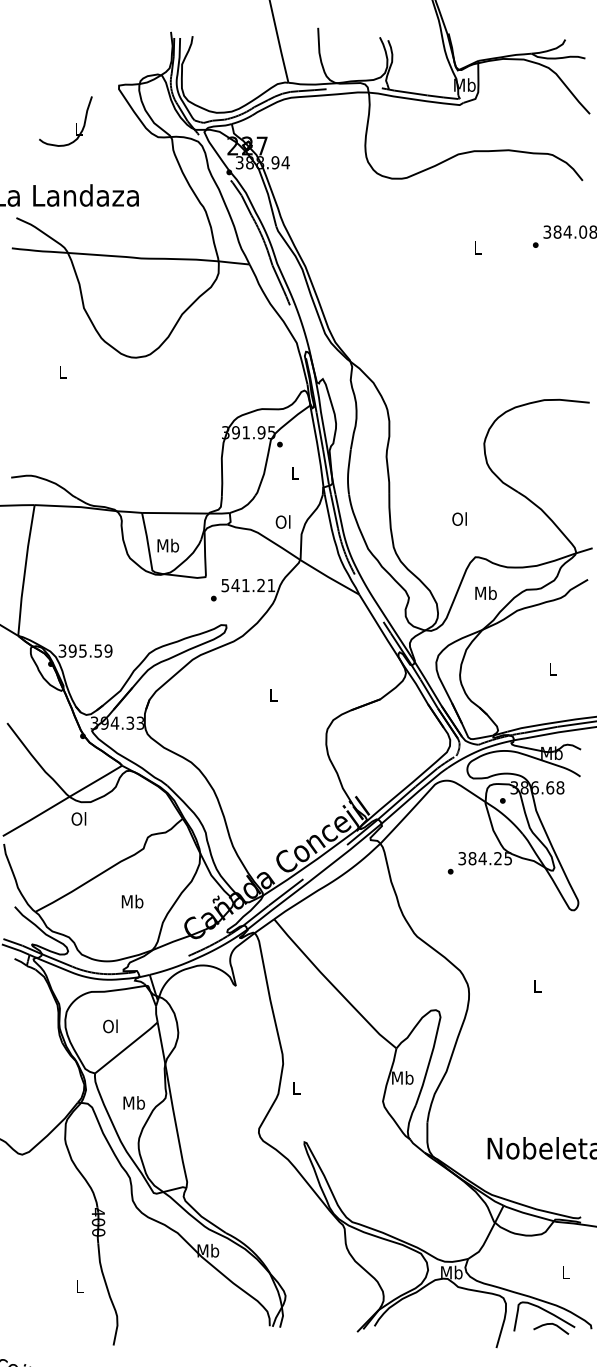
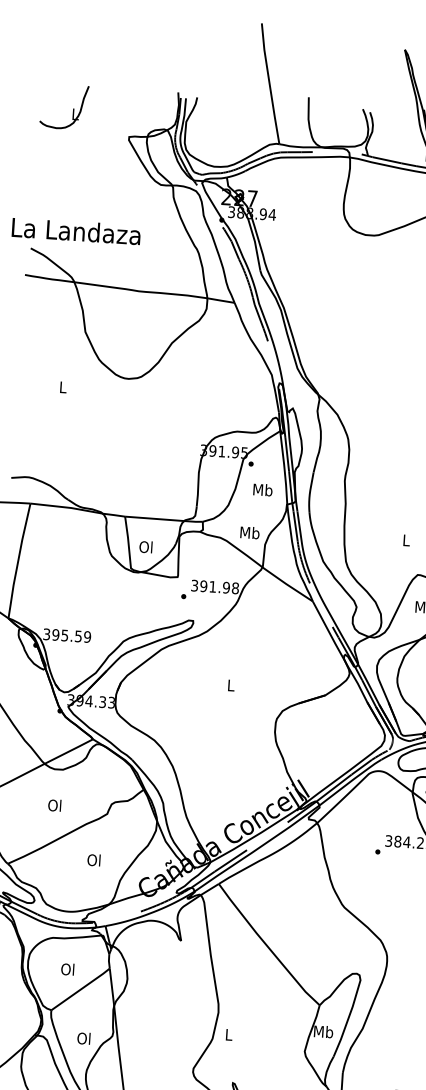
part: (76, 123) -> (73, 109), moved
text: (294, 472) -> (262, 489), L -> Mb
text: (459, 518) -> (405, 539), Ol -> L
text: (283, 521) -> (249, 532), Ol -> Mb
text: (168, 545) -> (146, 547), Mb -> Ol
text: (248, 585) -> (215, 587), 541.21 -> 391.98
text: (78, 818) -> (54, 805), moved
text: (132, 901) -> (94, 860), Mb -> Ol
text: (133, 1102) -> (83, 1038), Mb -> Ol

